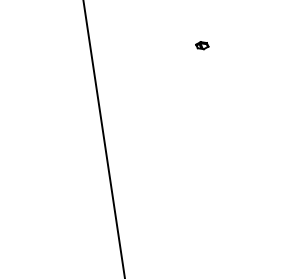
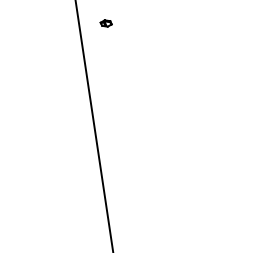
part: (201, 45) -> (105, 23), moved

